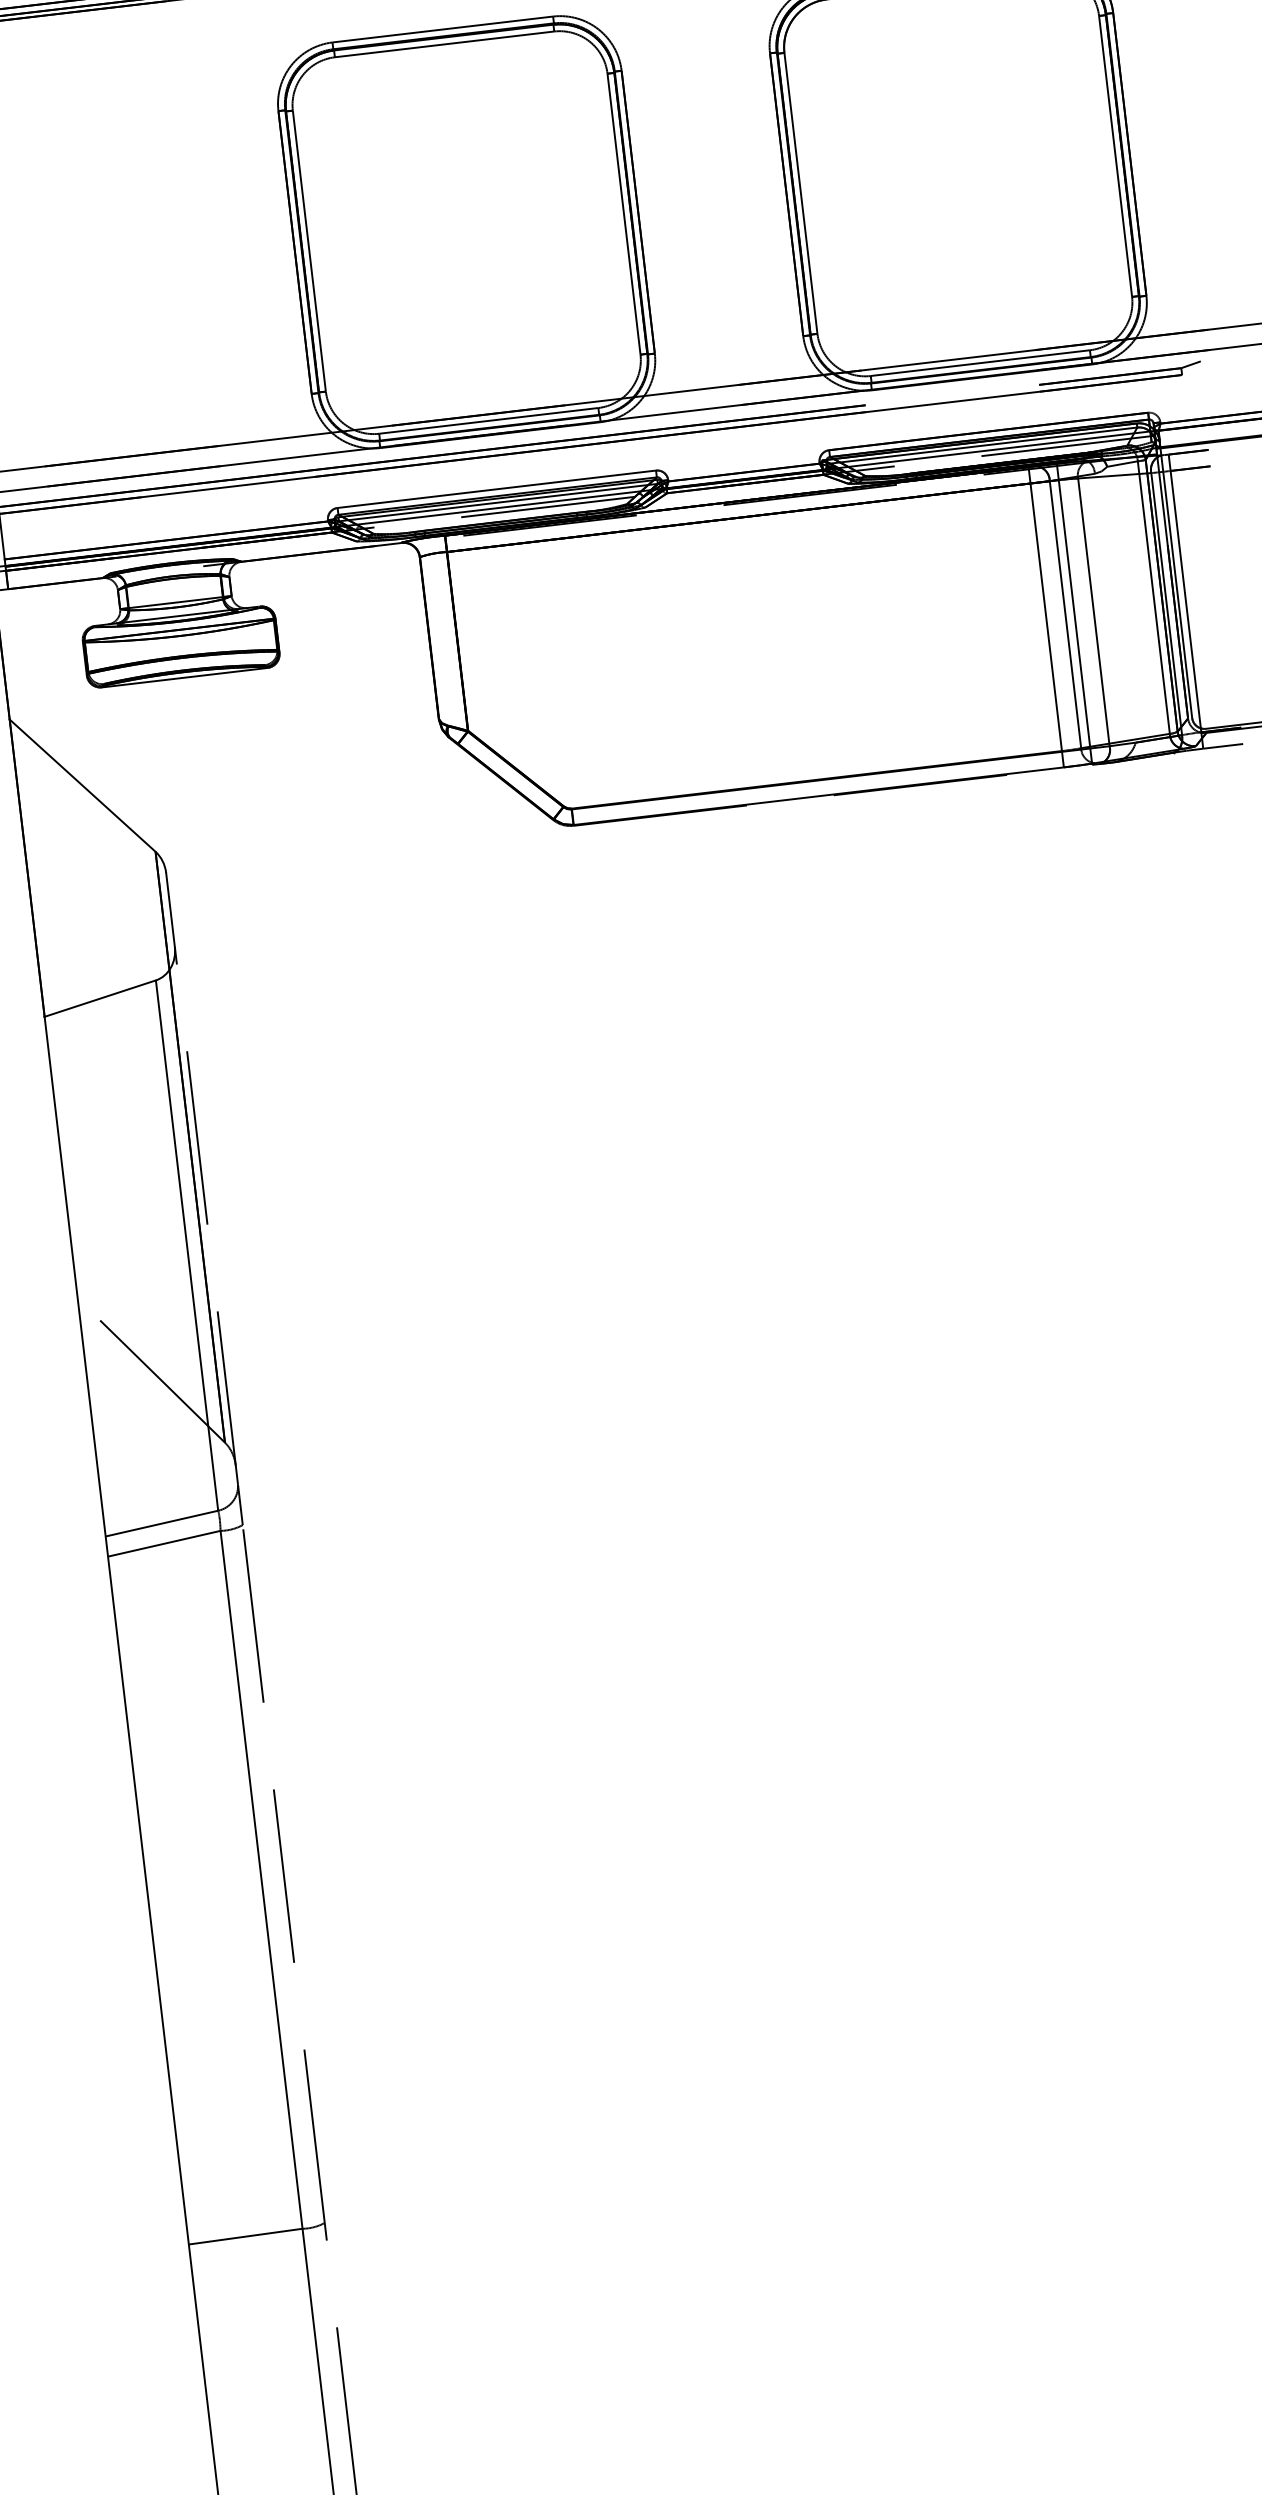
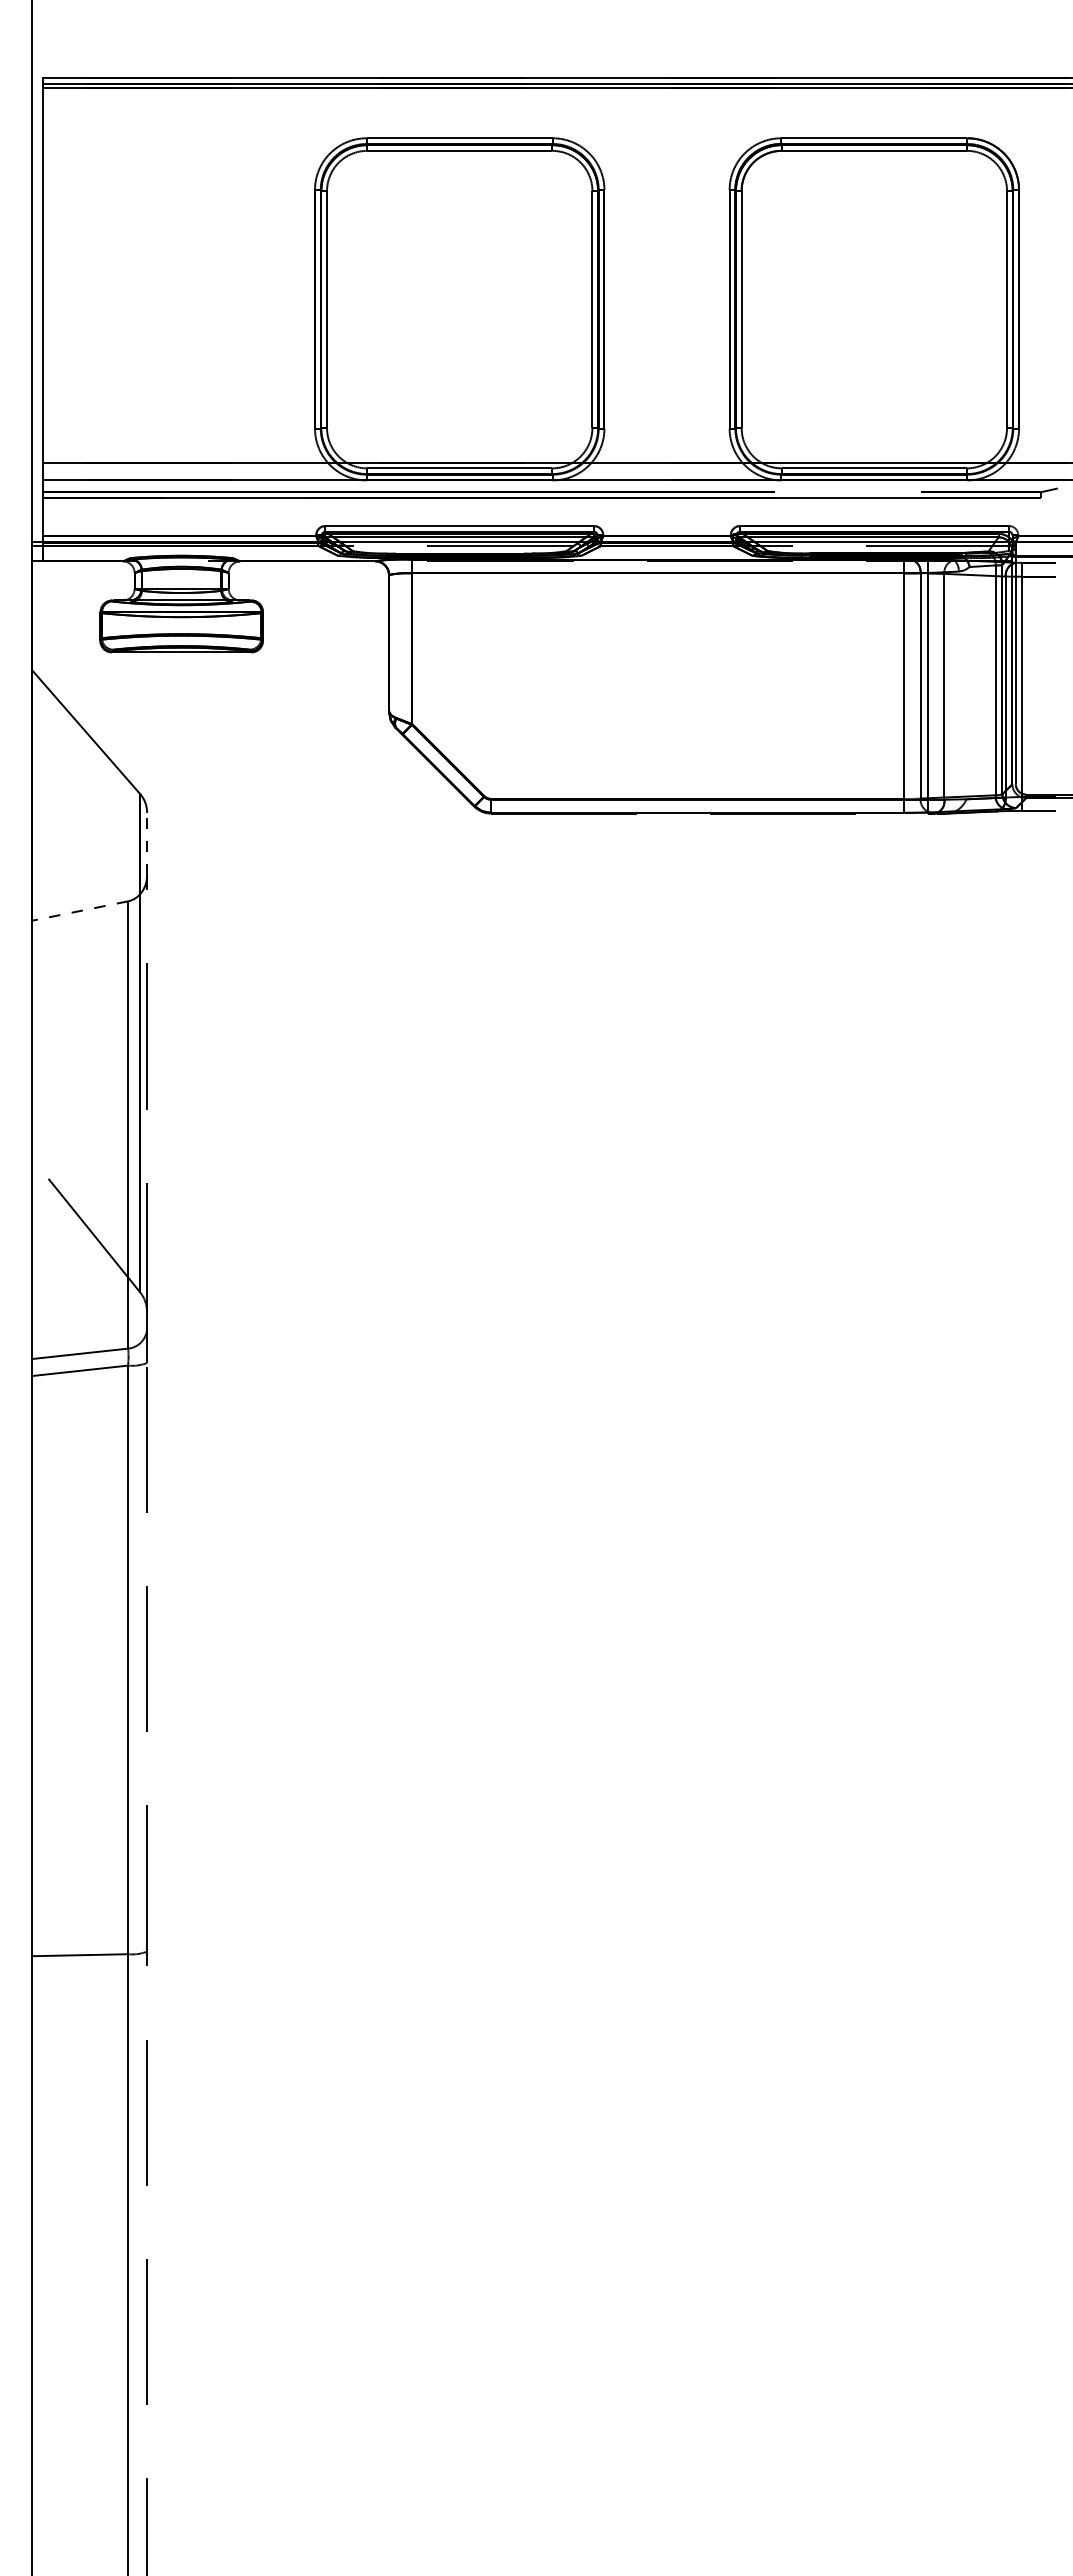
line: (170, 909) -> (147, 843), solid -> dashed
line: (99, 999) -> (79, 911), solid -> dashed

